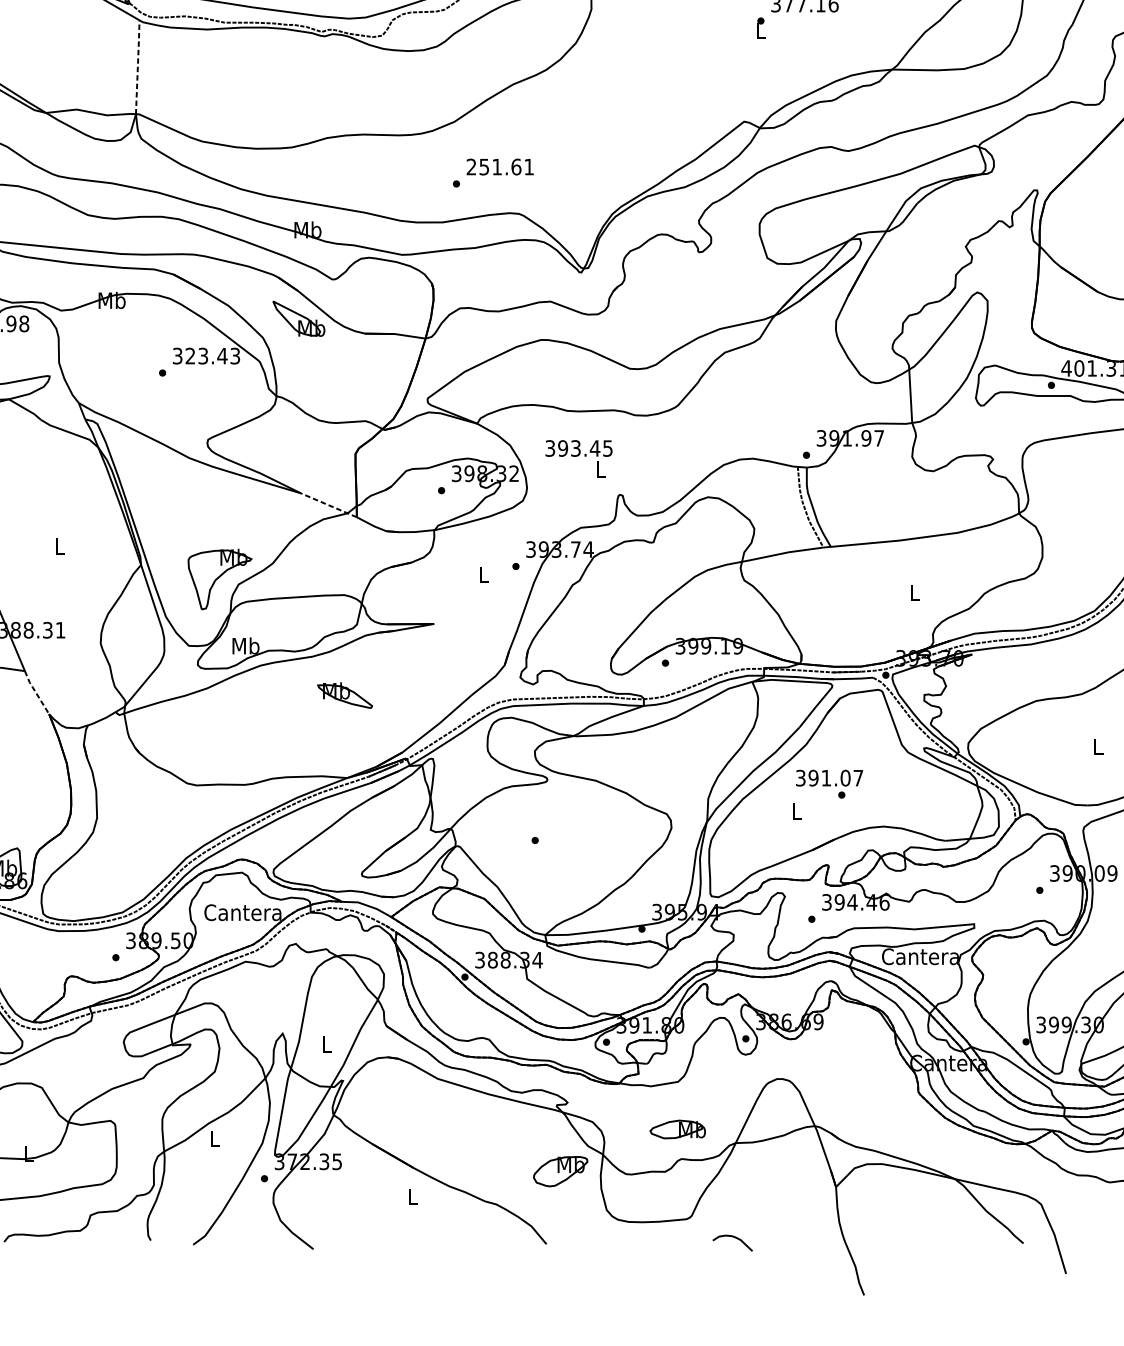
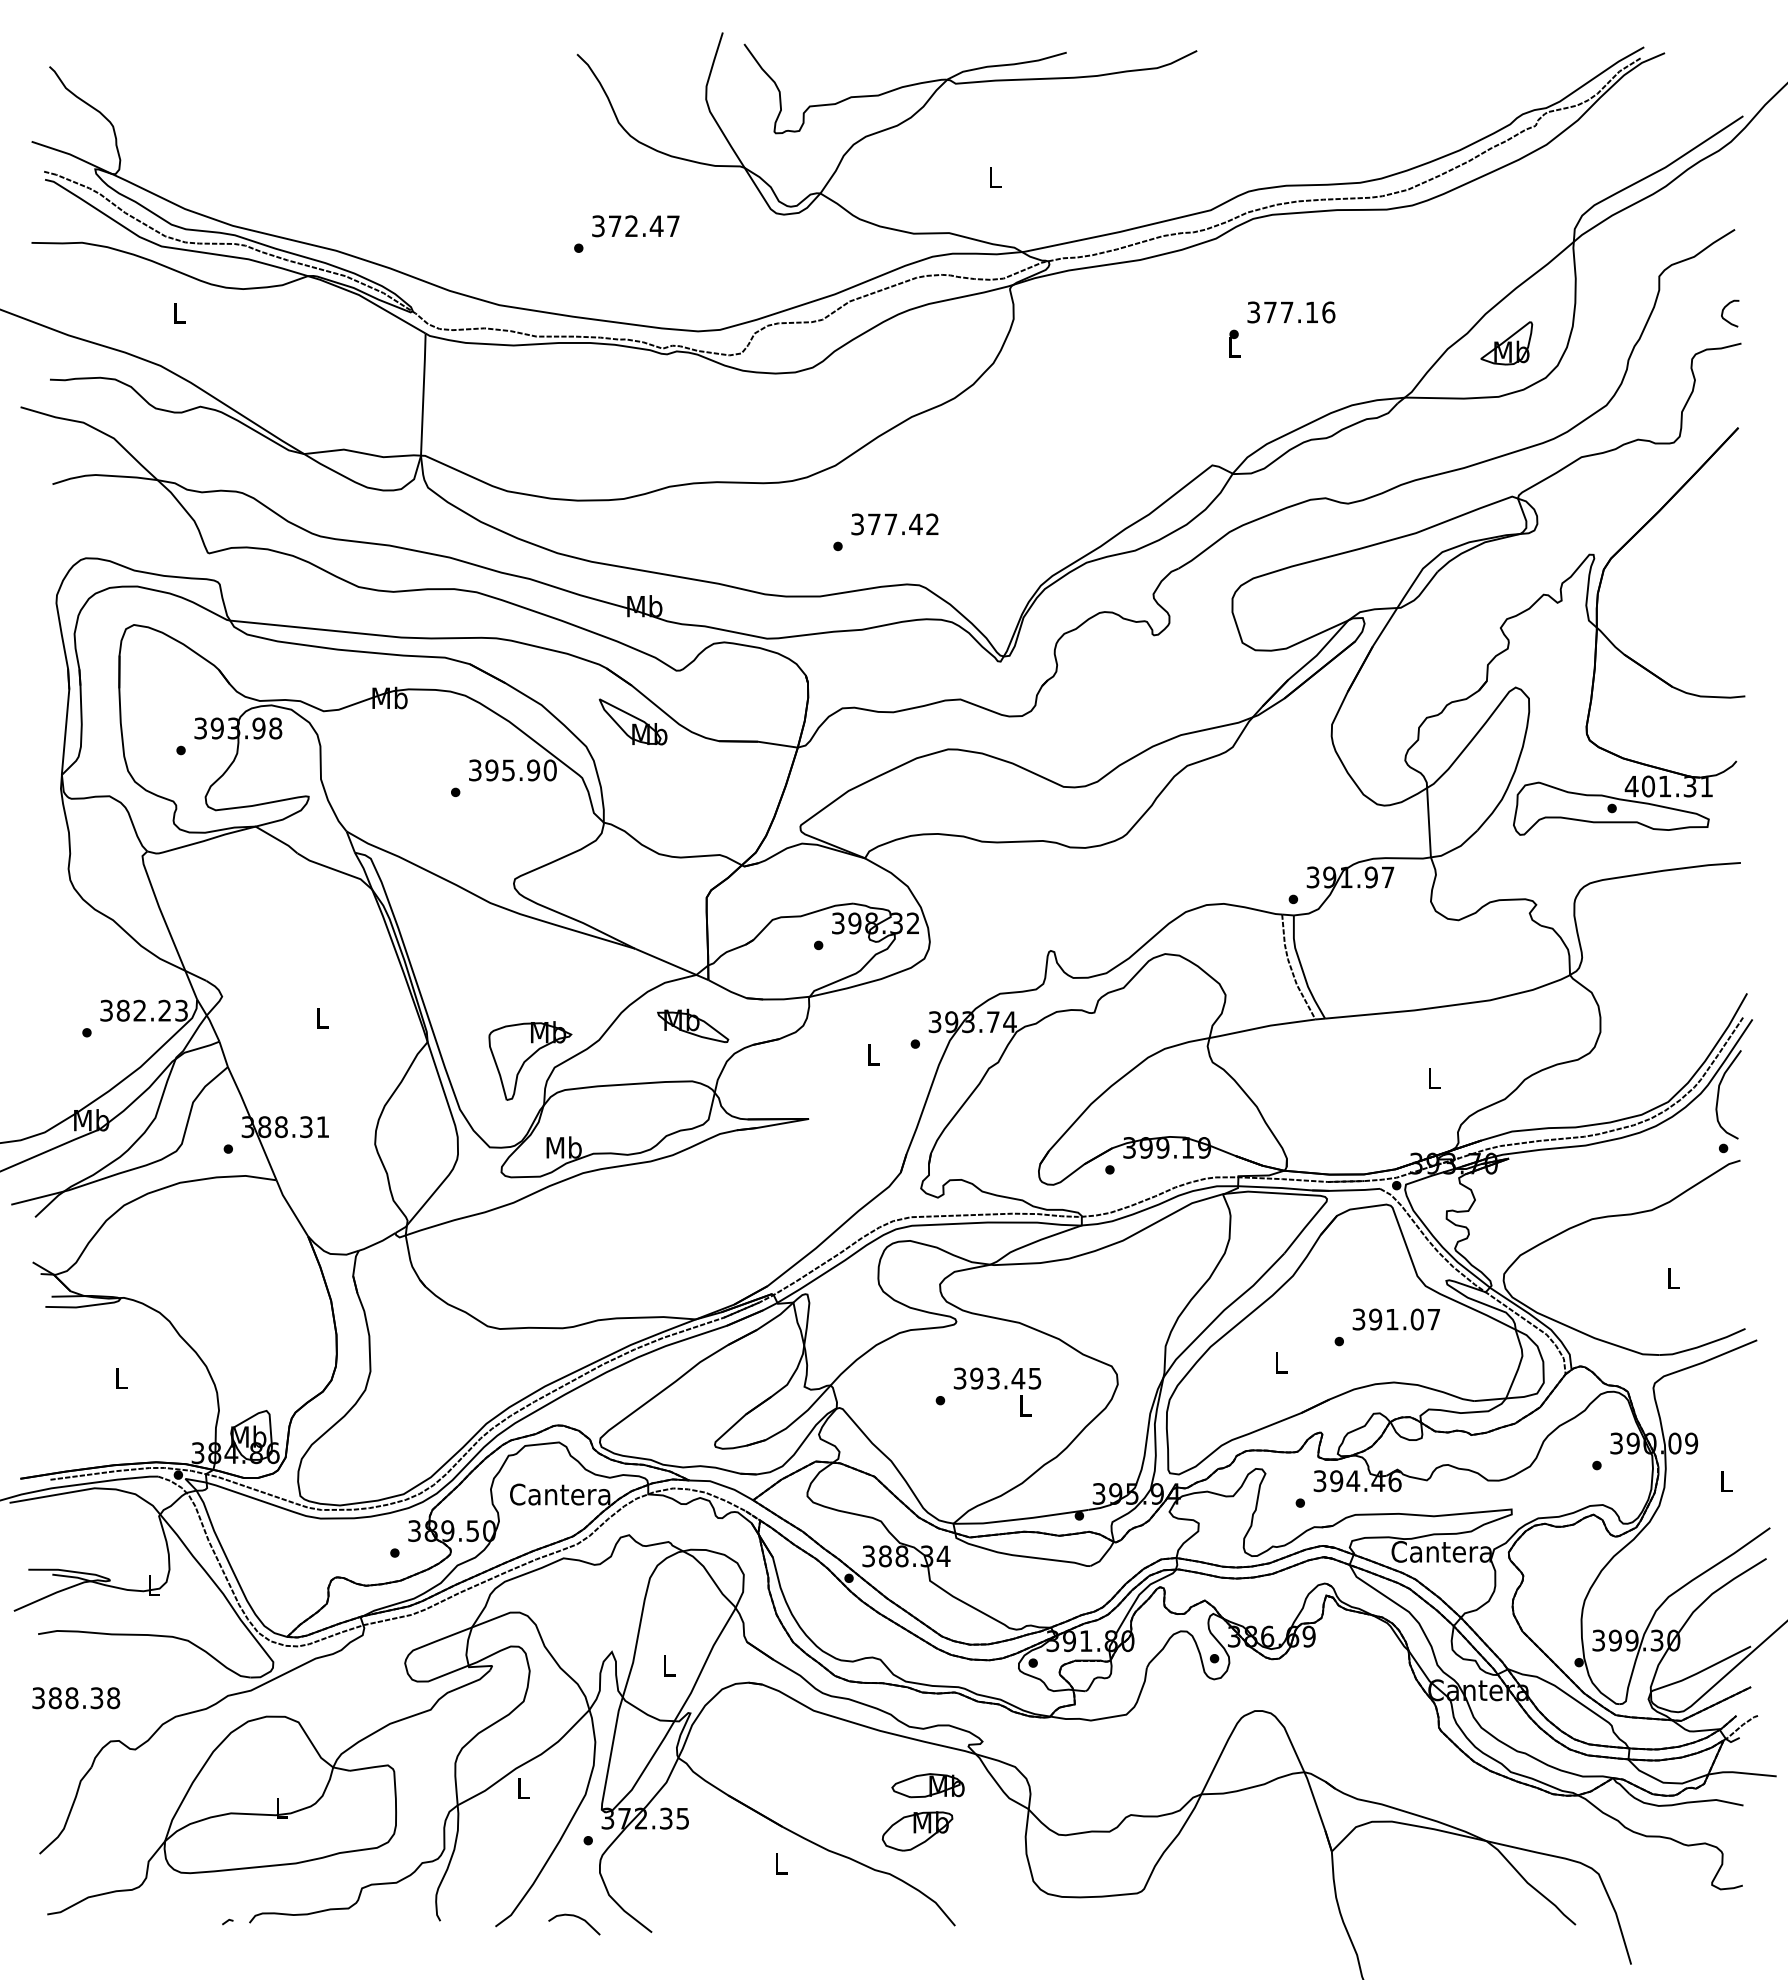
part: (970, 27) -> (1506, 343), added
line: (137, 66) -> (423, 393), dashed -> solid
text: (499, 167) -> (894, 524), 251.61 -> 377.42
text: (212, 356) -> (520, 770), 323.43 -> 395.90
text: (579, 458) -> (997, 1391), moved
line: (328, 505) -> (671, 964), dashed -> solid
line: (36, 692) -> (291, 1208), dashed -> solid
part: (345, 695) -> (693, 1025), moved
text: (829, 778) -> (1396, 1319), moved
part: (677, 1129) -> (927, 1785), moved
part: (560, 1171) -> (917, 1831), moved
curve: (733, 1237) -> (575, 1917), moved

